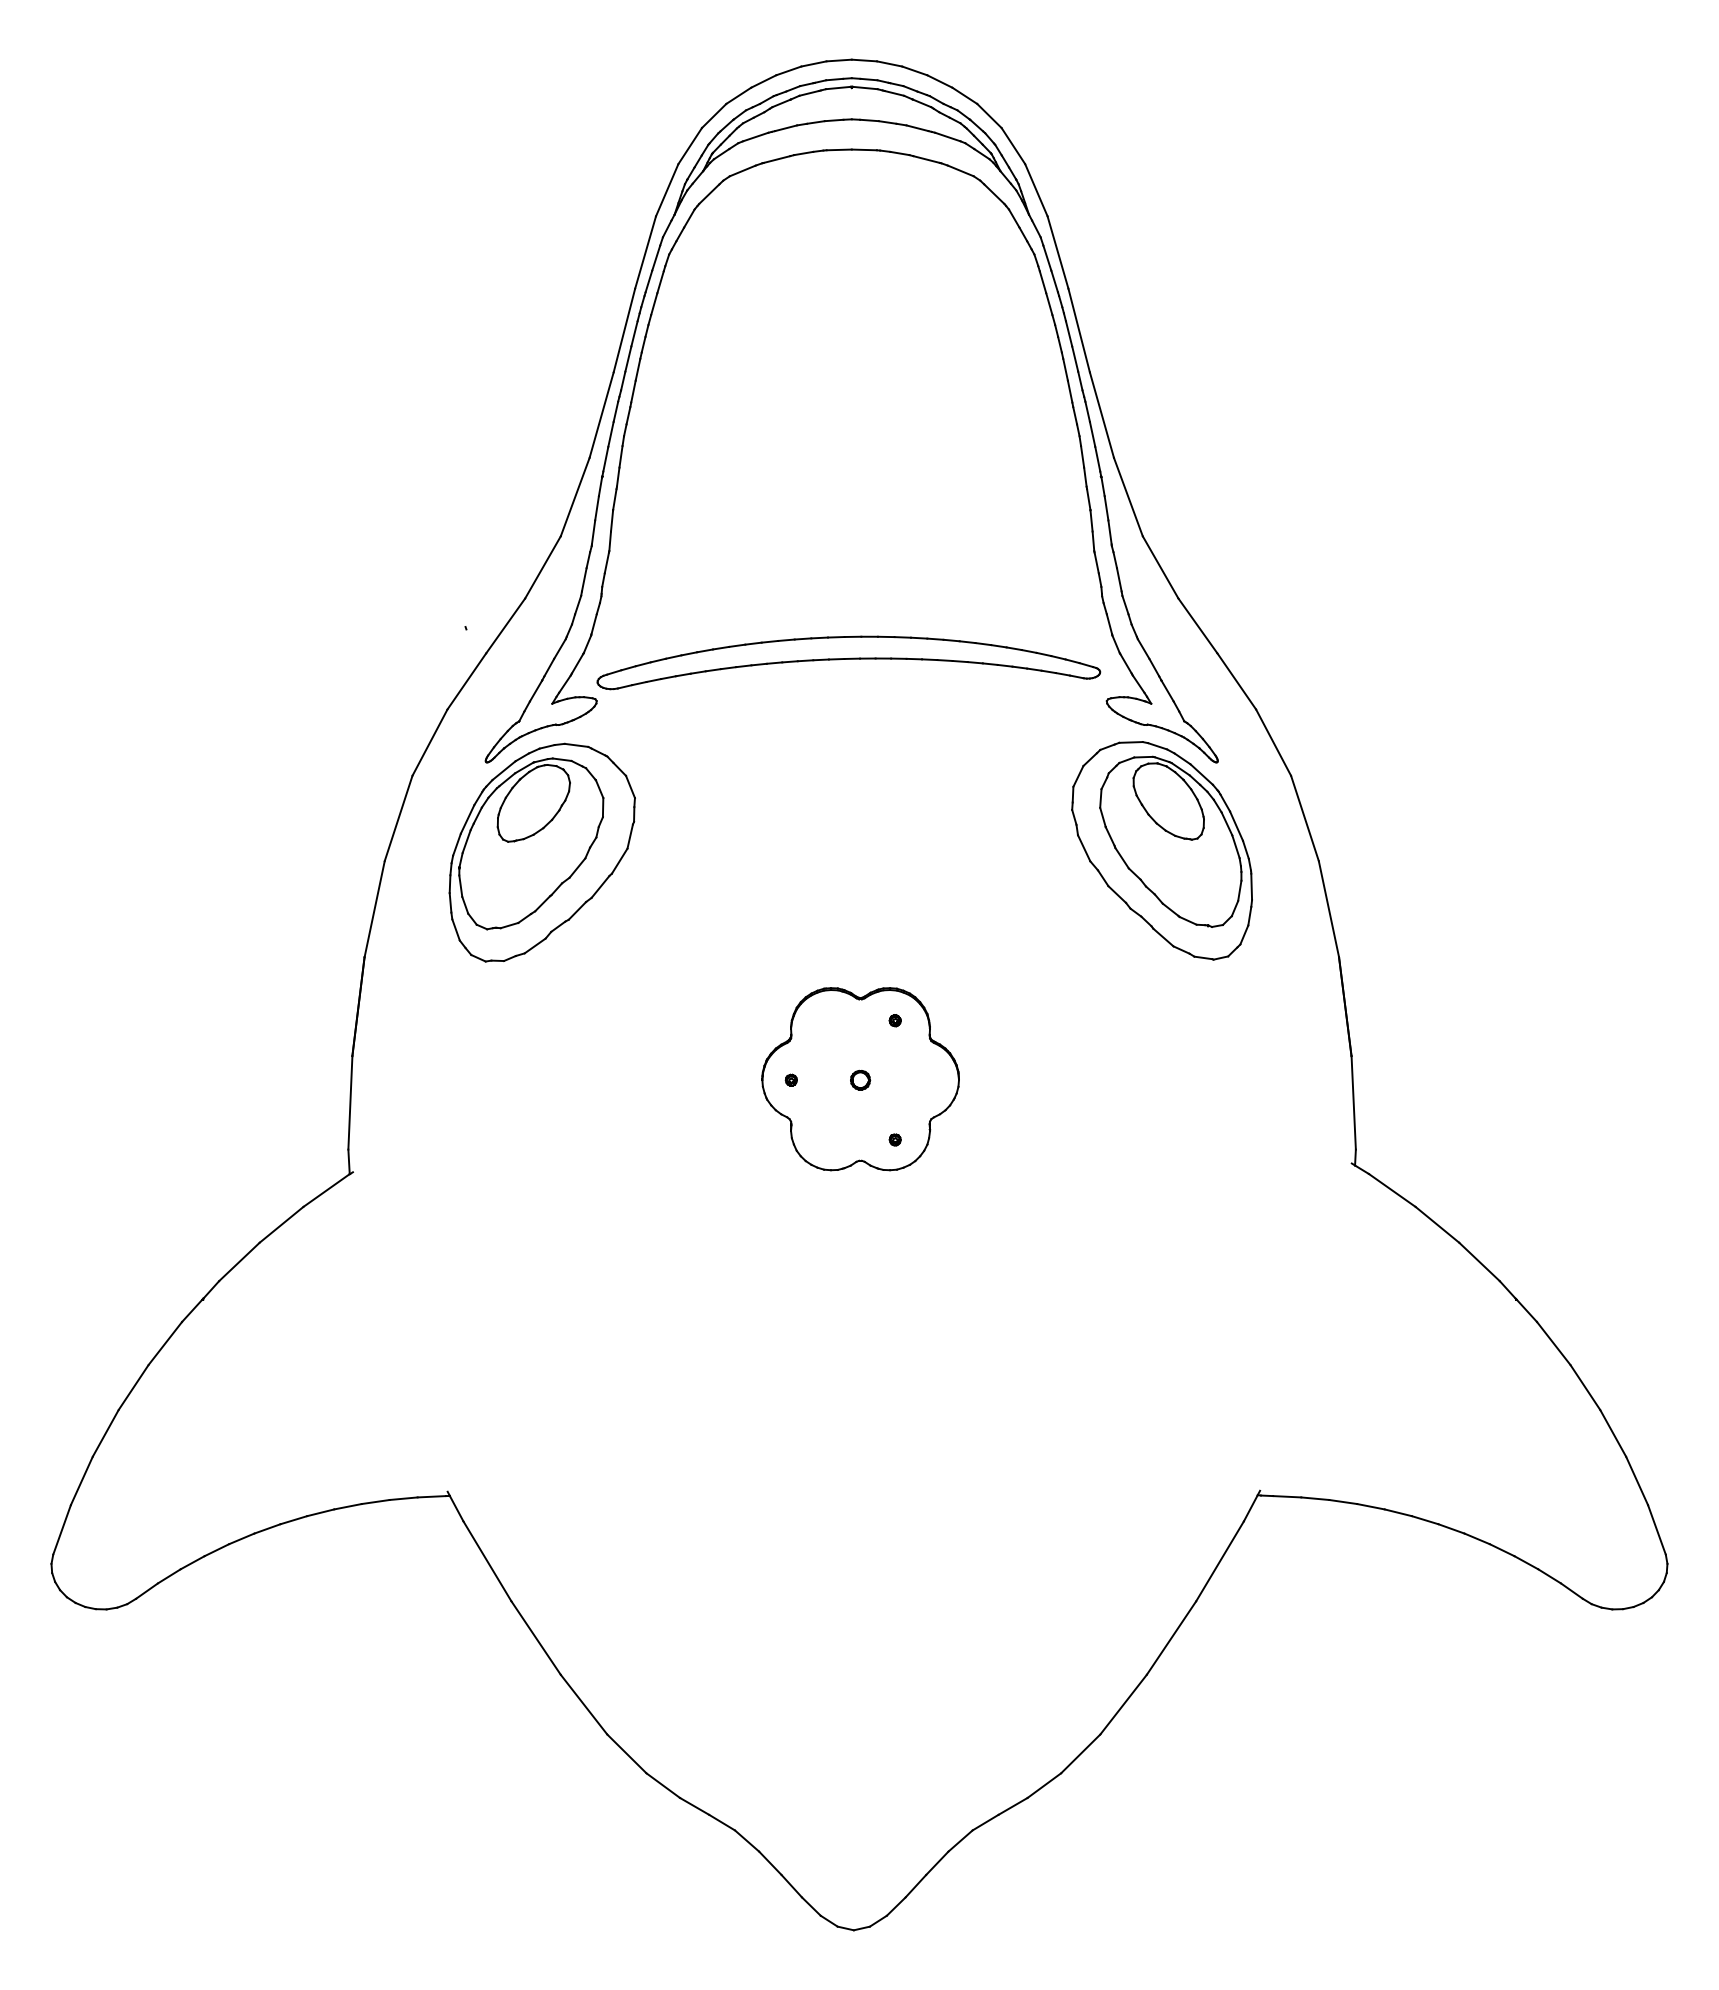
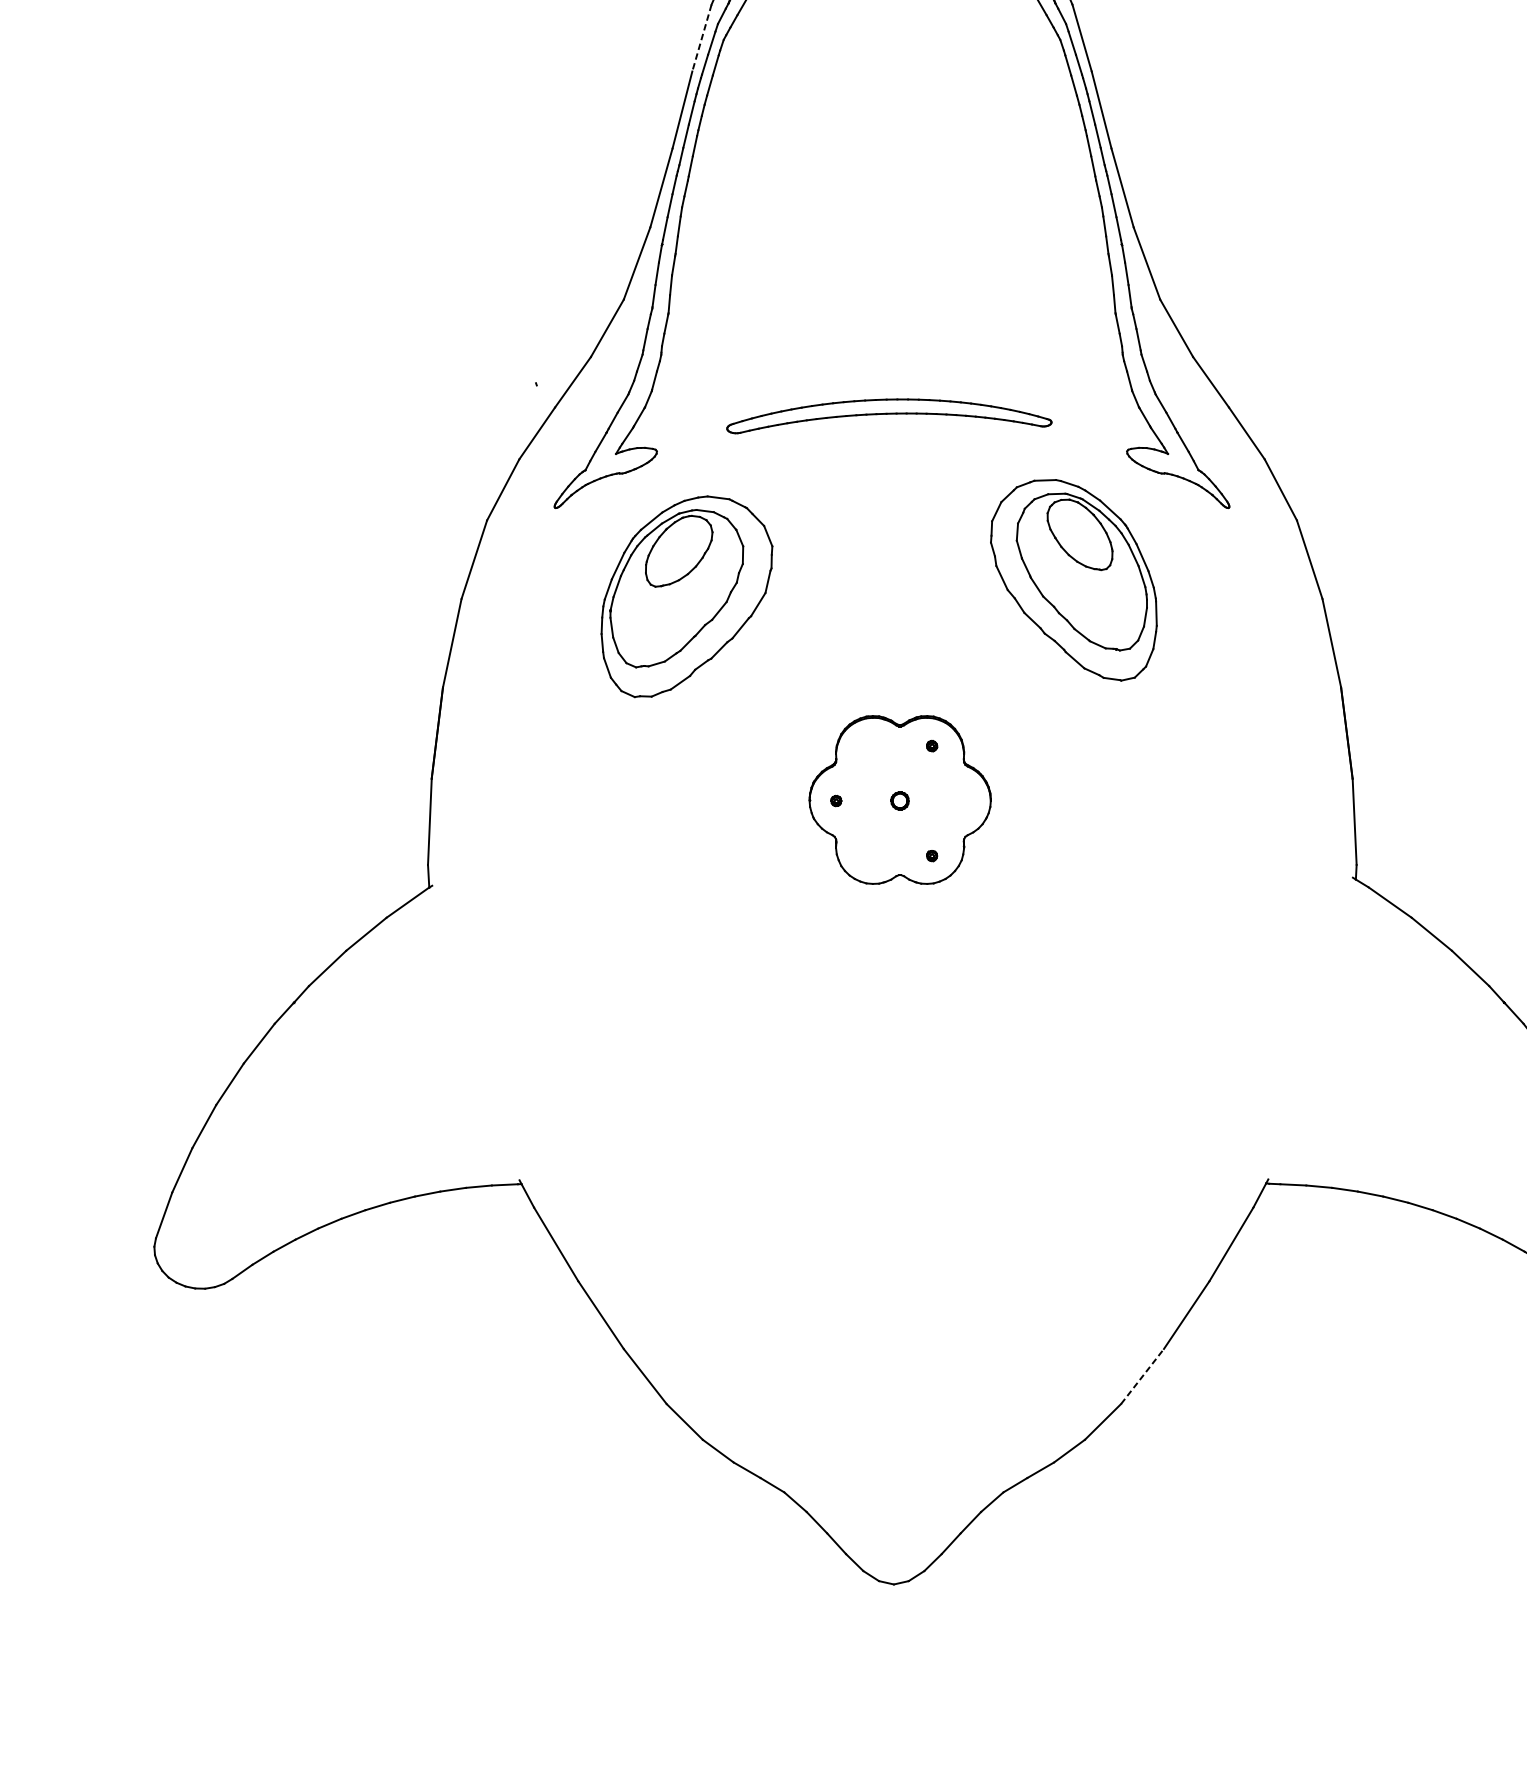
line: (645, 252) -> (701, 38), solid -> dashed
part: (848, 662) -> (888, 415), size x0.7
part: (1161, 850) -> (1073, 580), moved
part: (541, 852) -> (686, 596), moved
line: (1123, 1704) -> (1142, 1376), solid -> dashed

